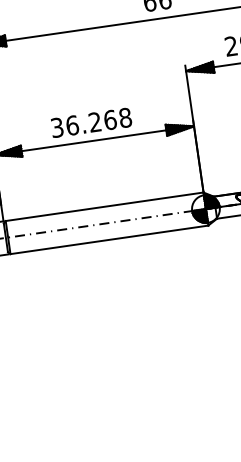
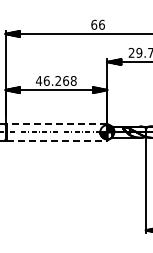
text: (56, 126) -> (38, 80), 36.268 -> 46.268
line: (103, 206) -> (56, 123), solid -> dashed
line: (110, 239) -> (57, 140), solid -> dashed

